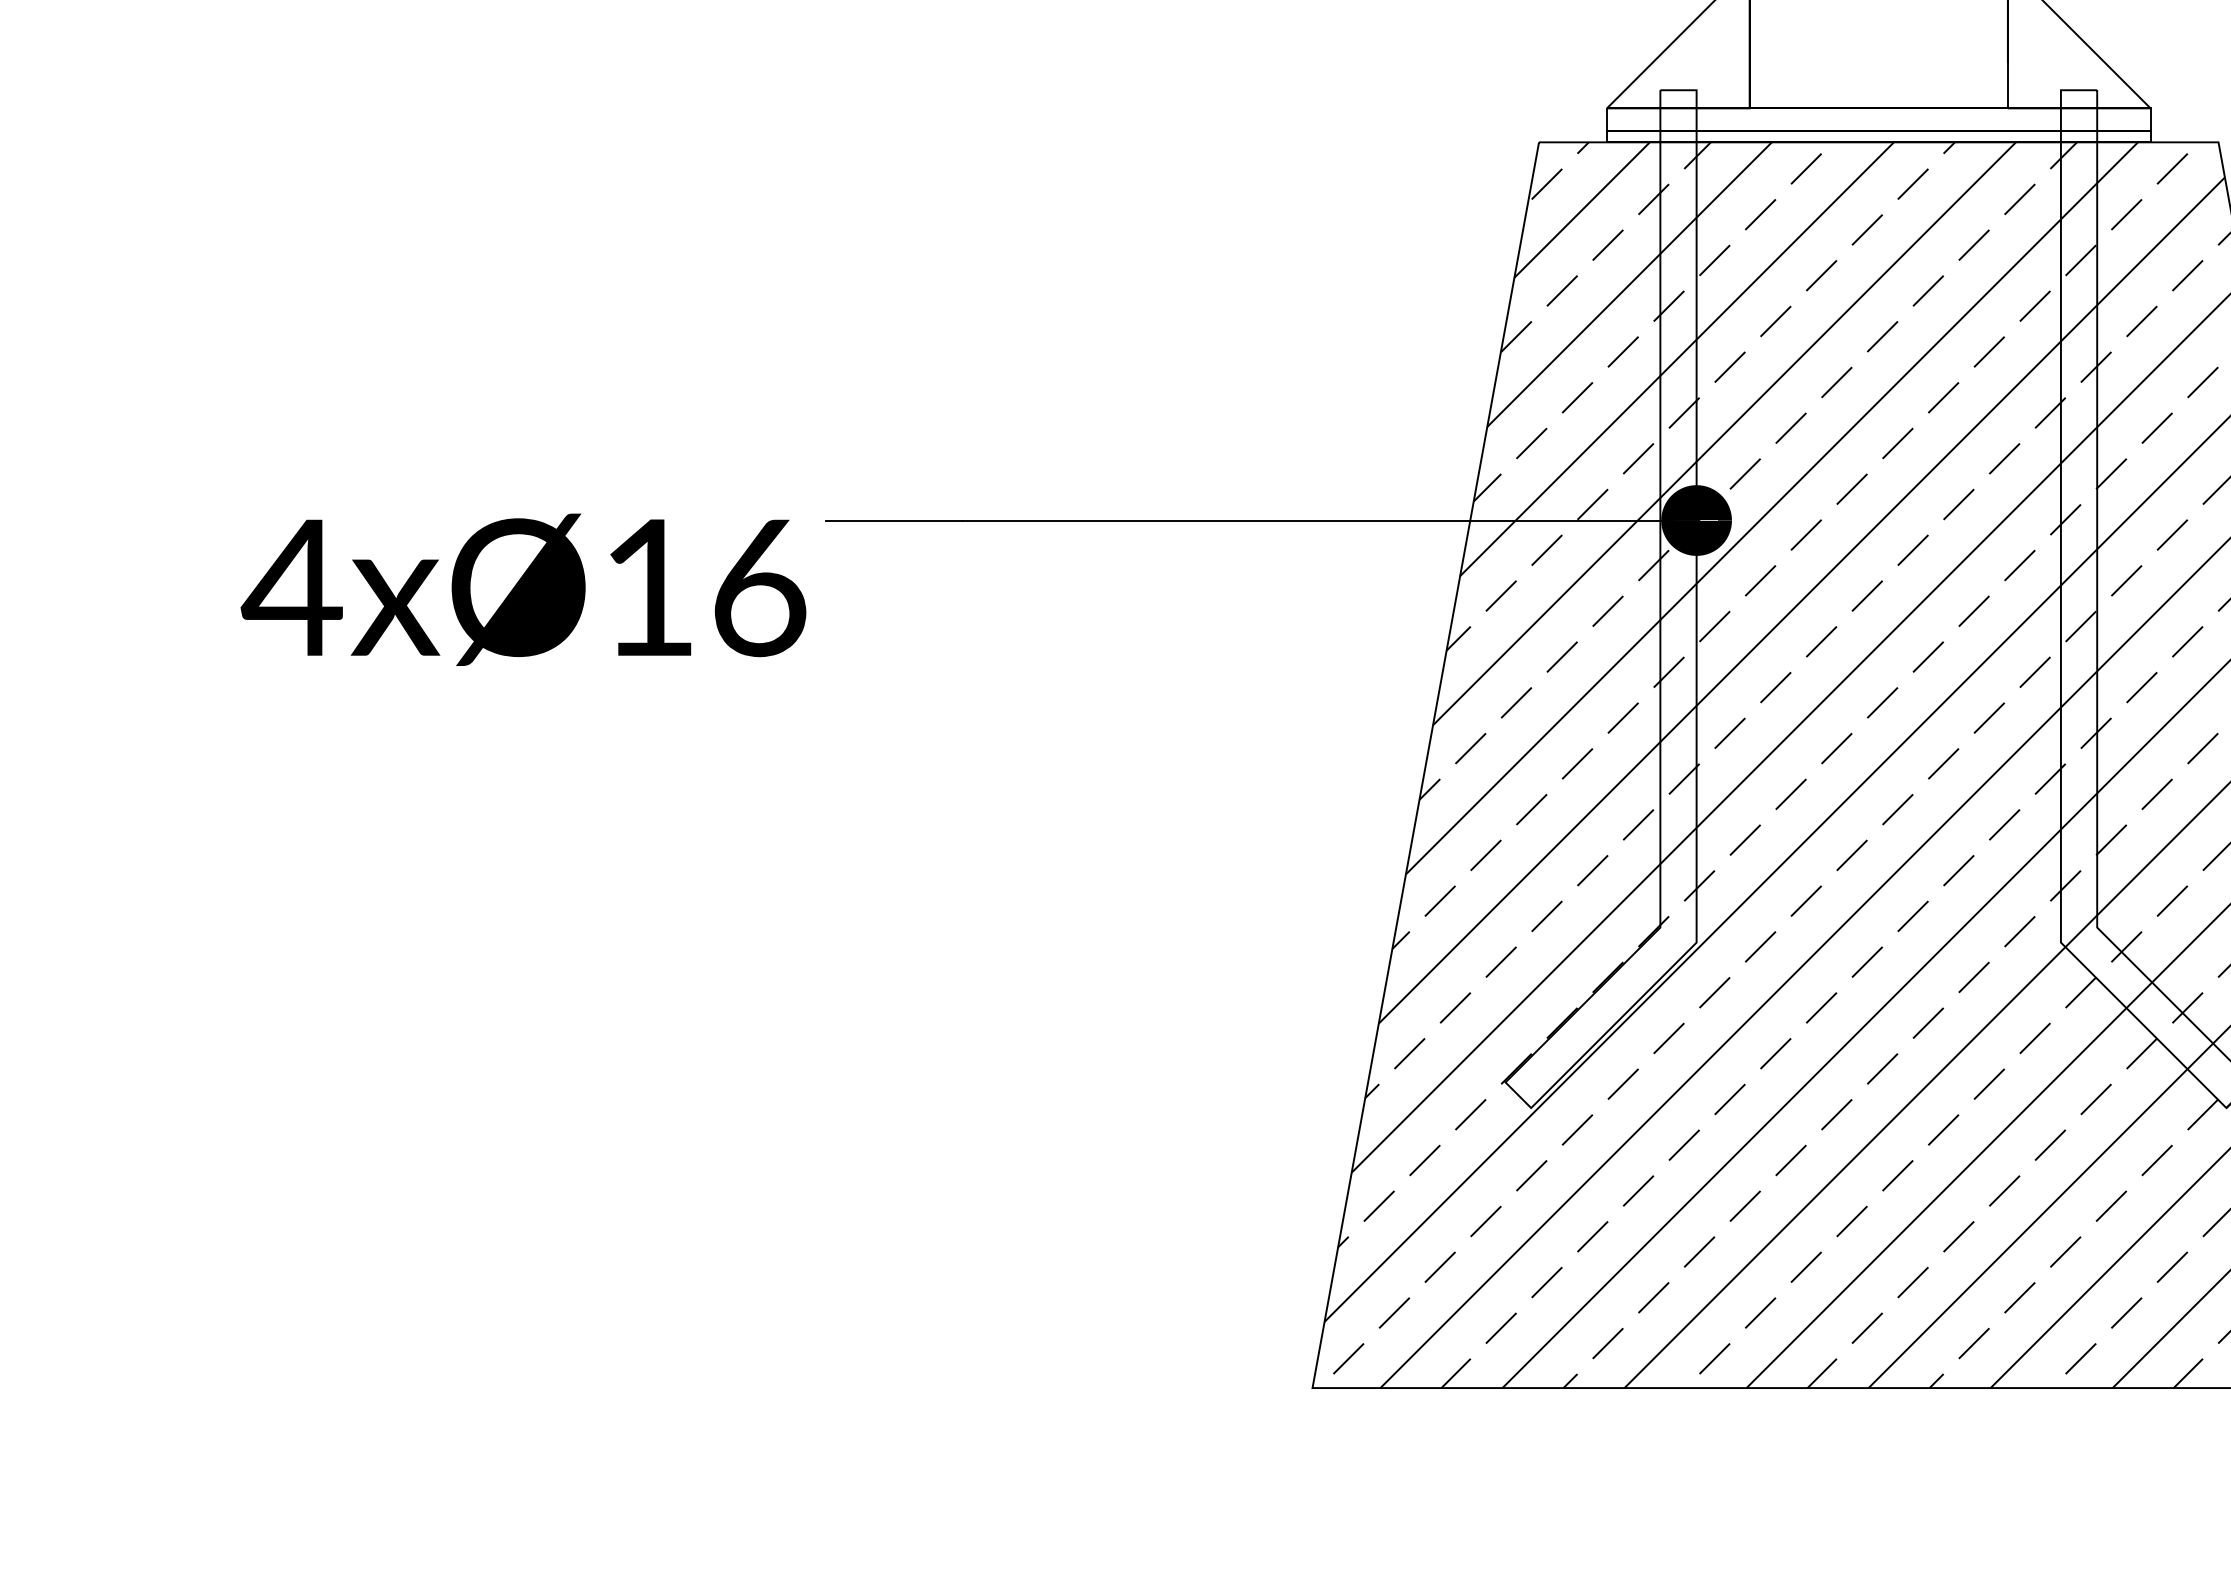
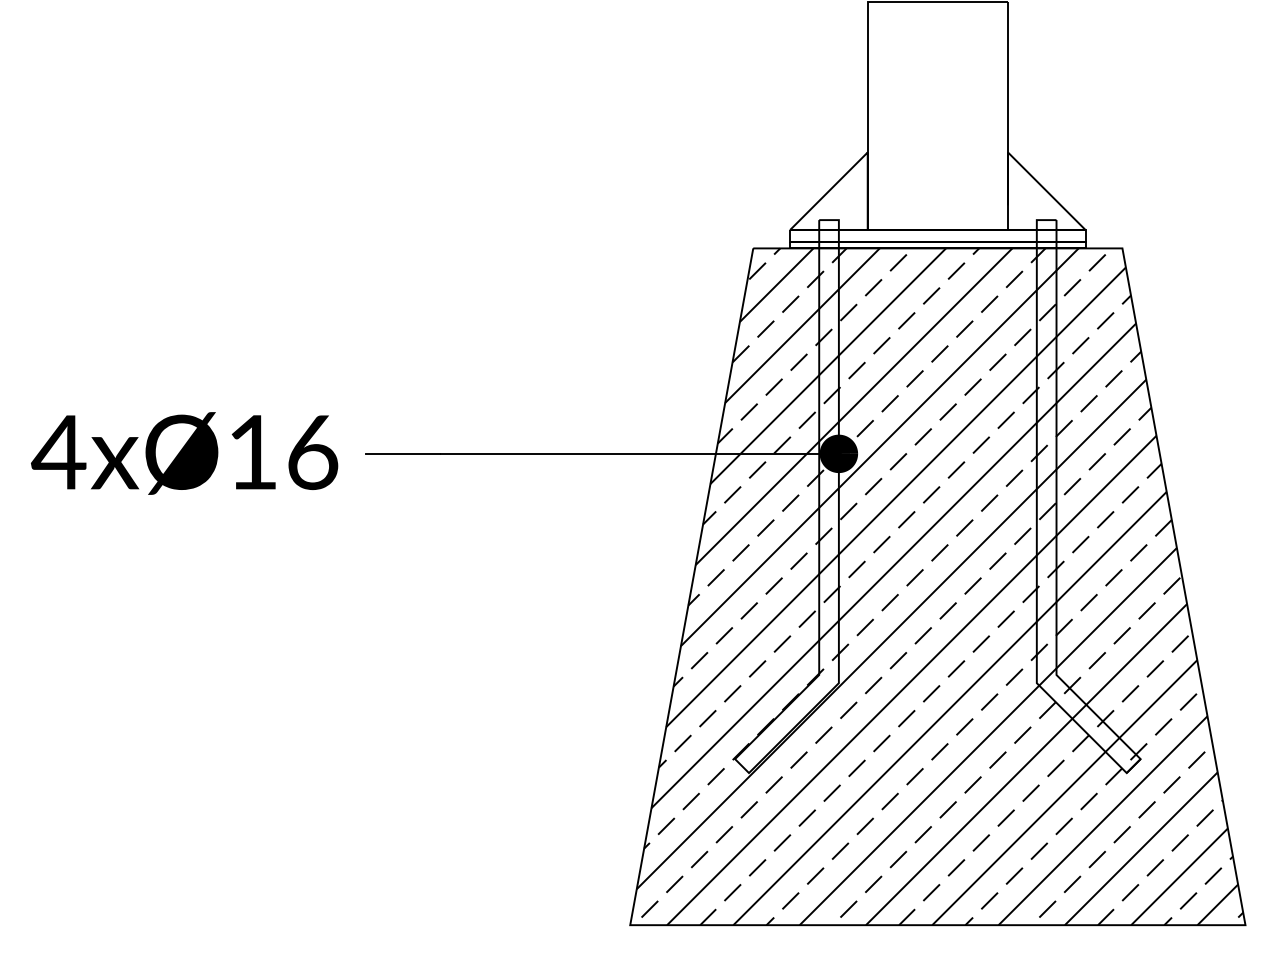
text: (523, 589) -> (184, 453), moved

